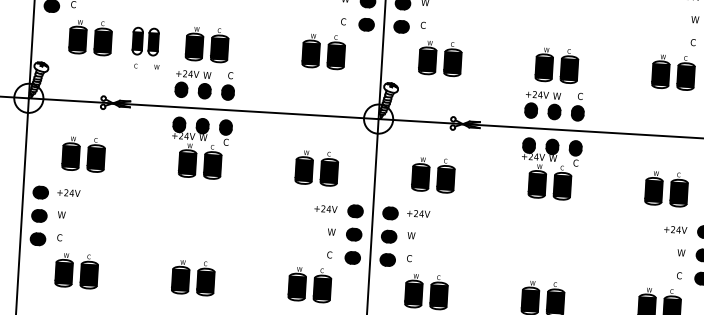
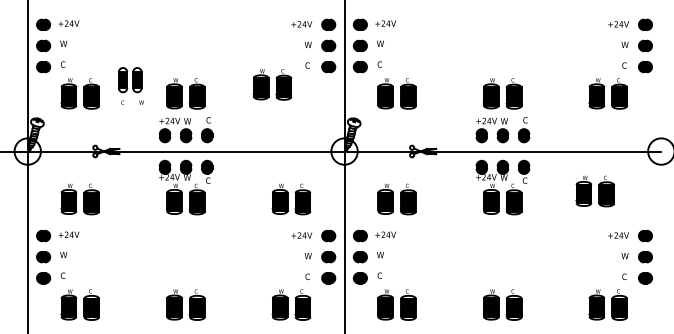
part: (145, 47) -> (130, 85), moved
part: (323, 51) -> (272, 84), moved
part: (665, 189) -> (594, 191), moved

